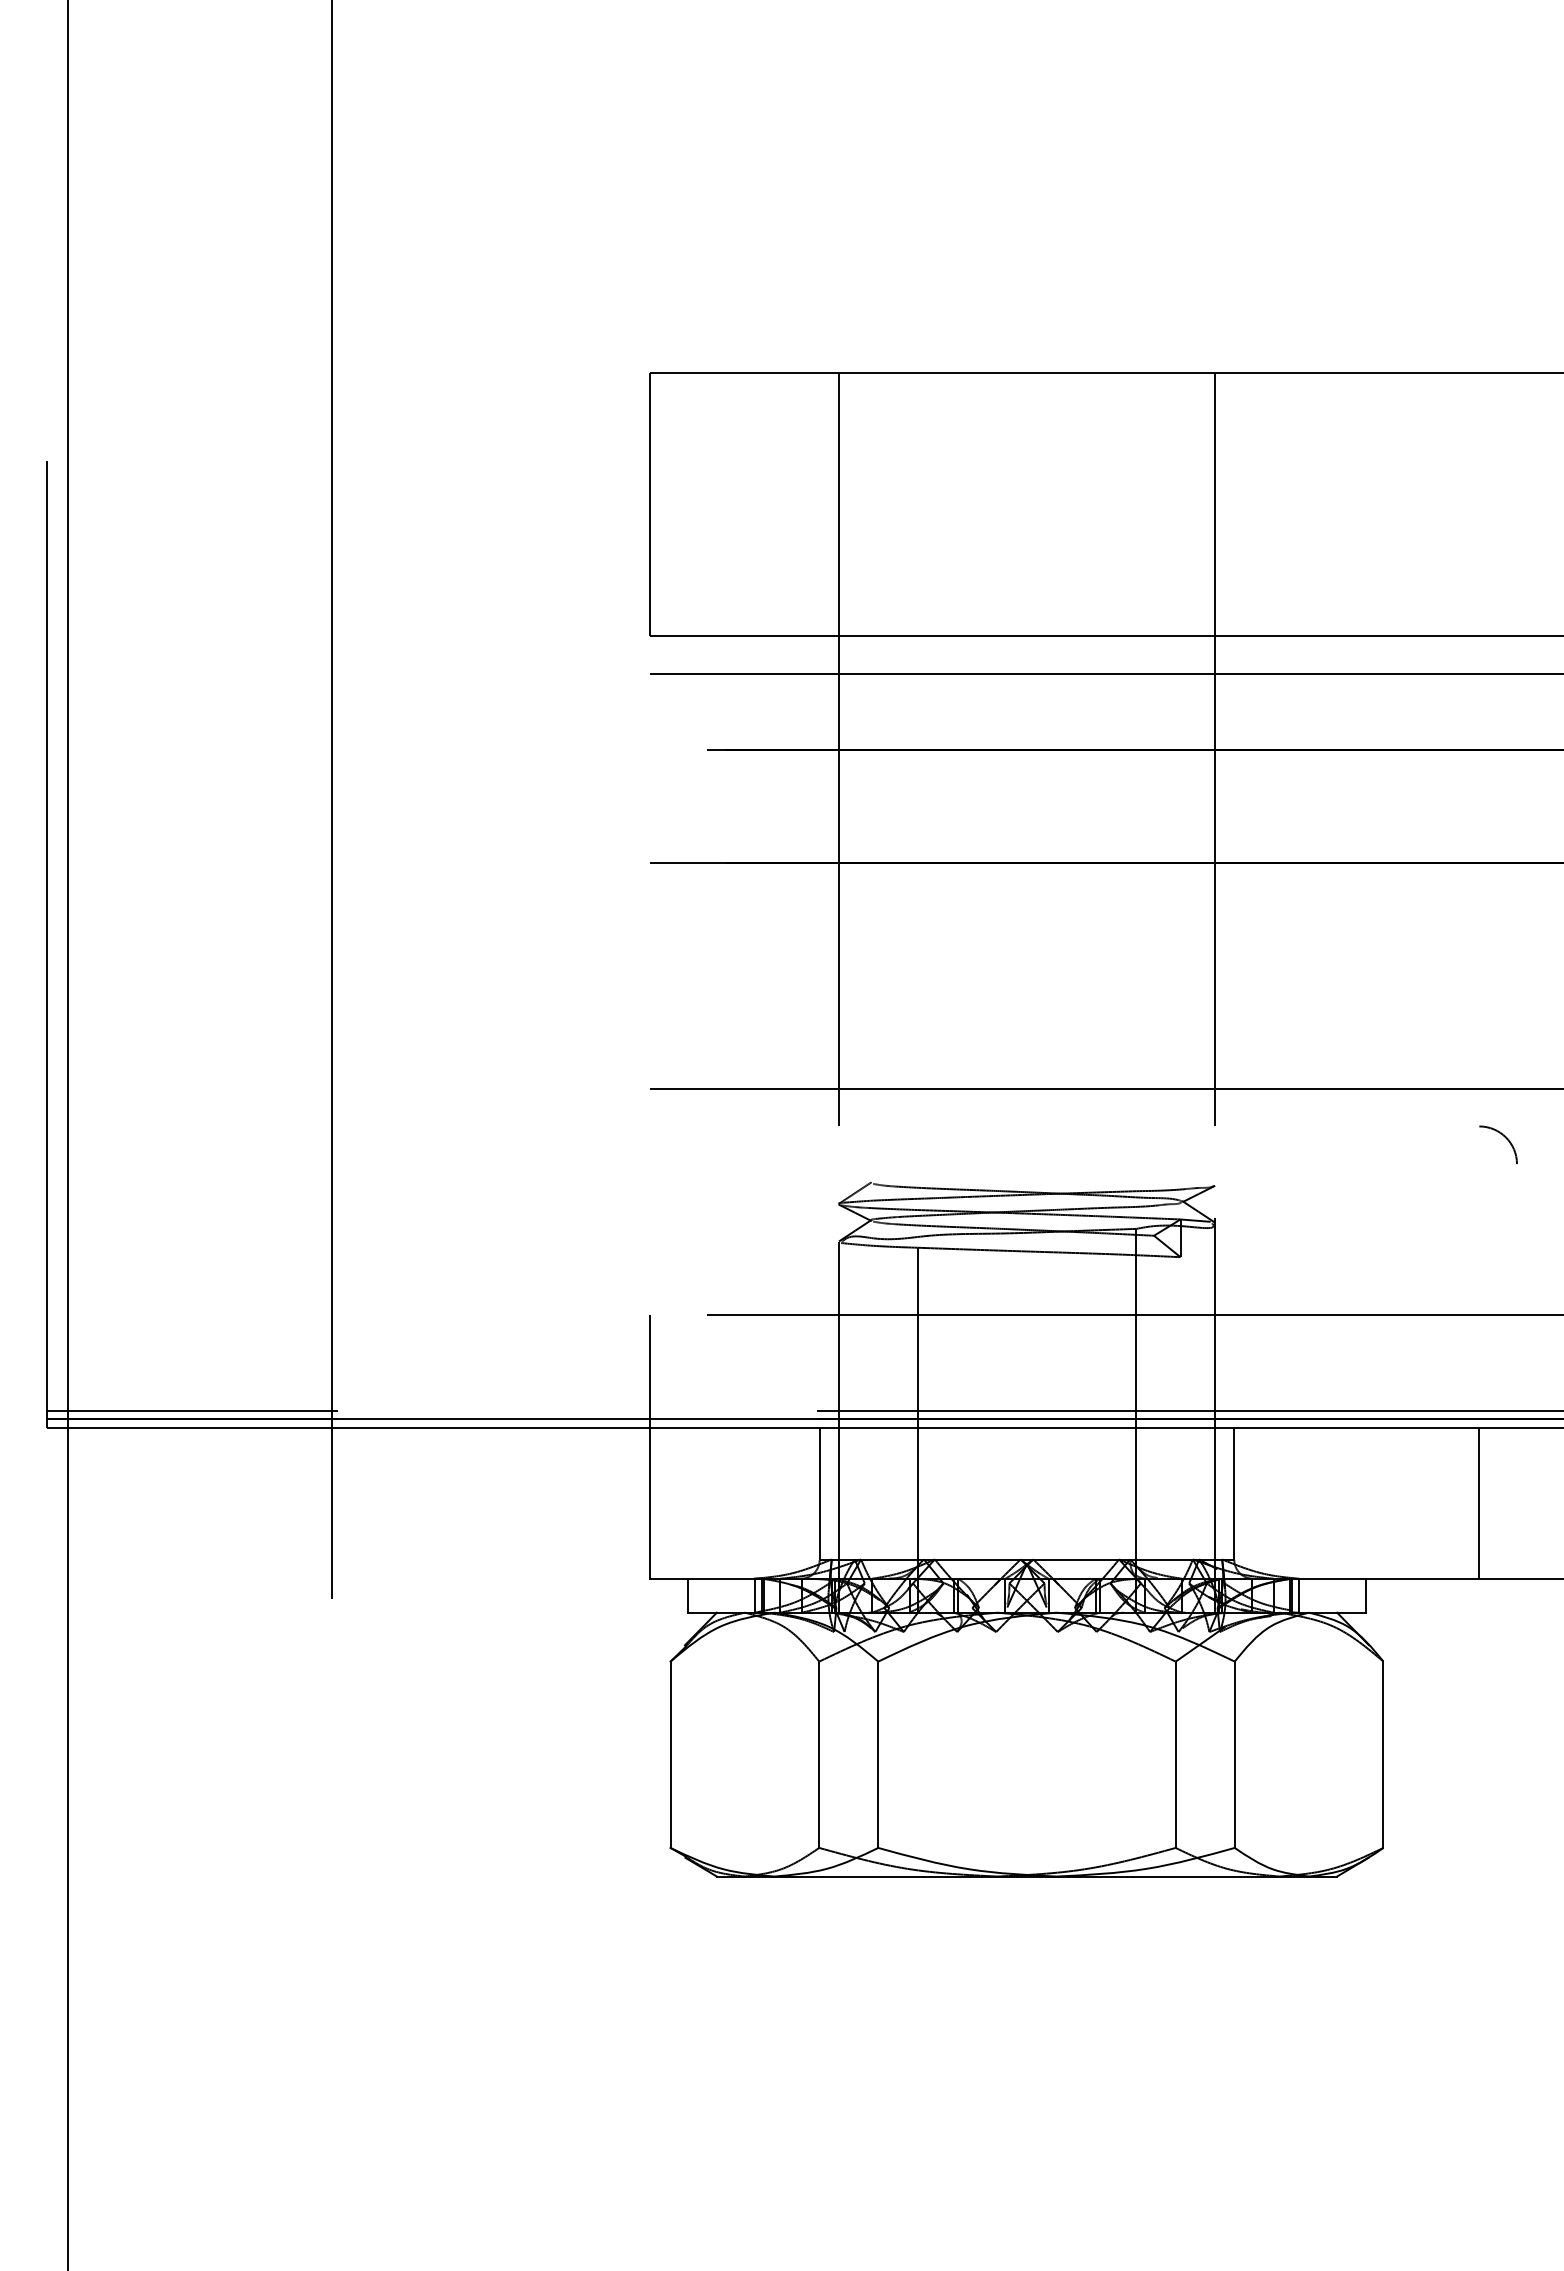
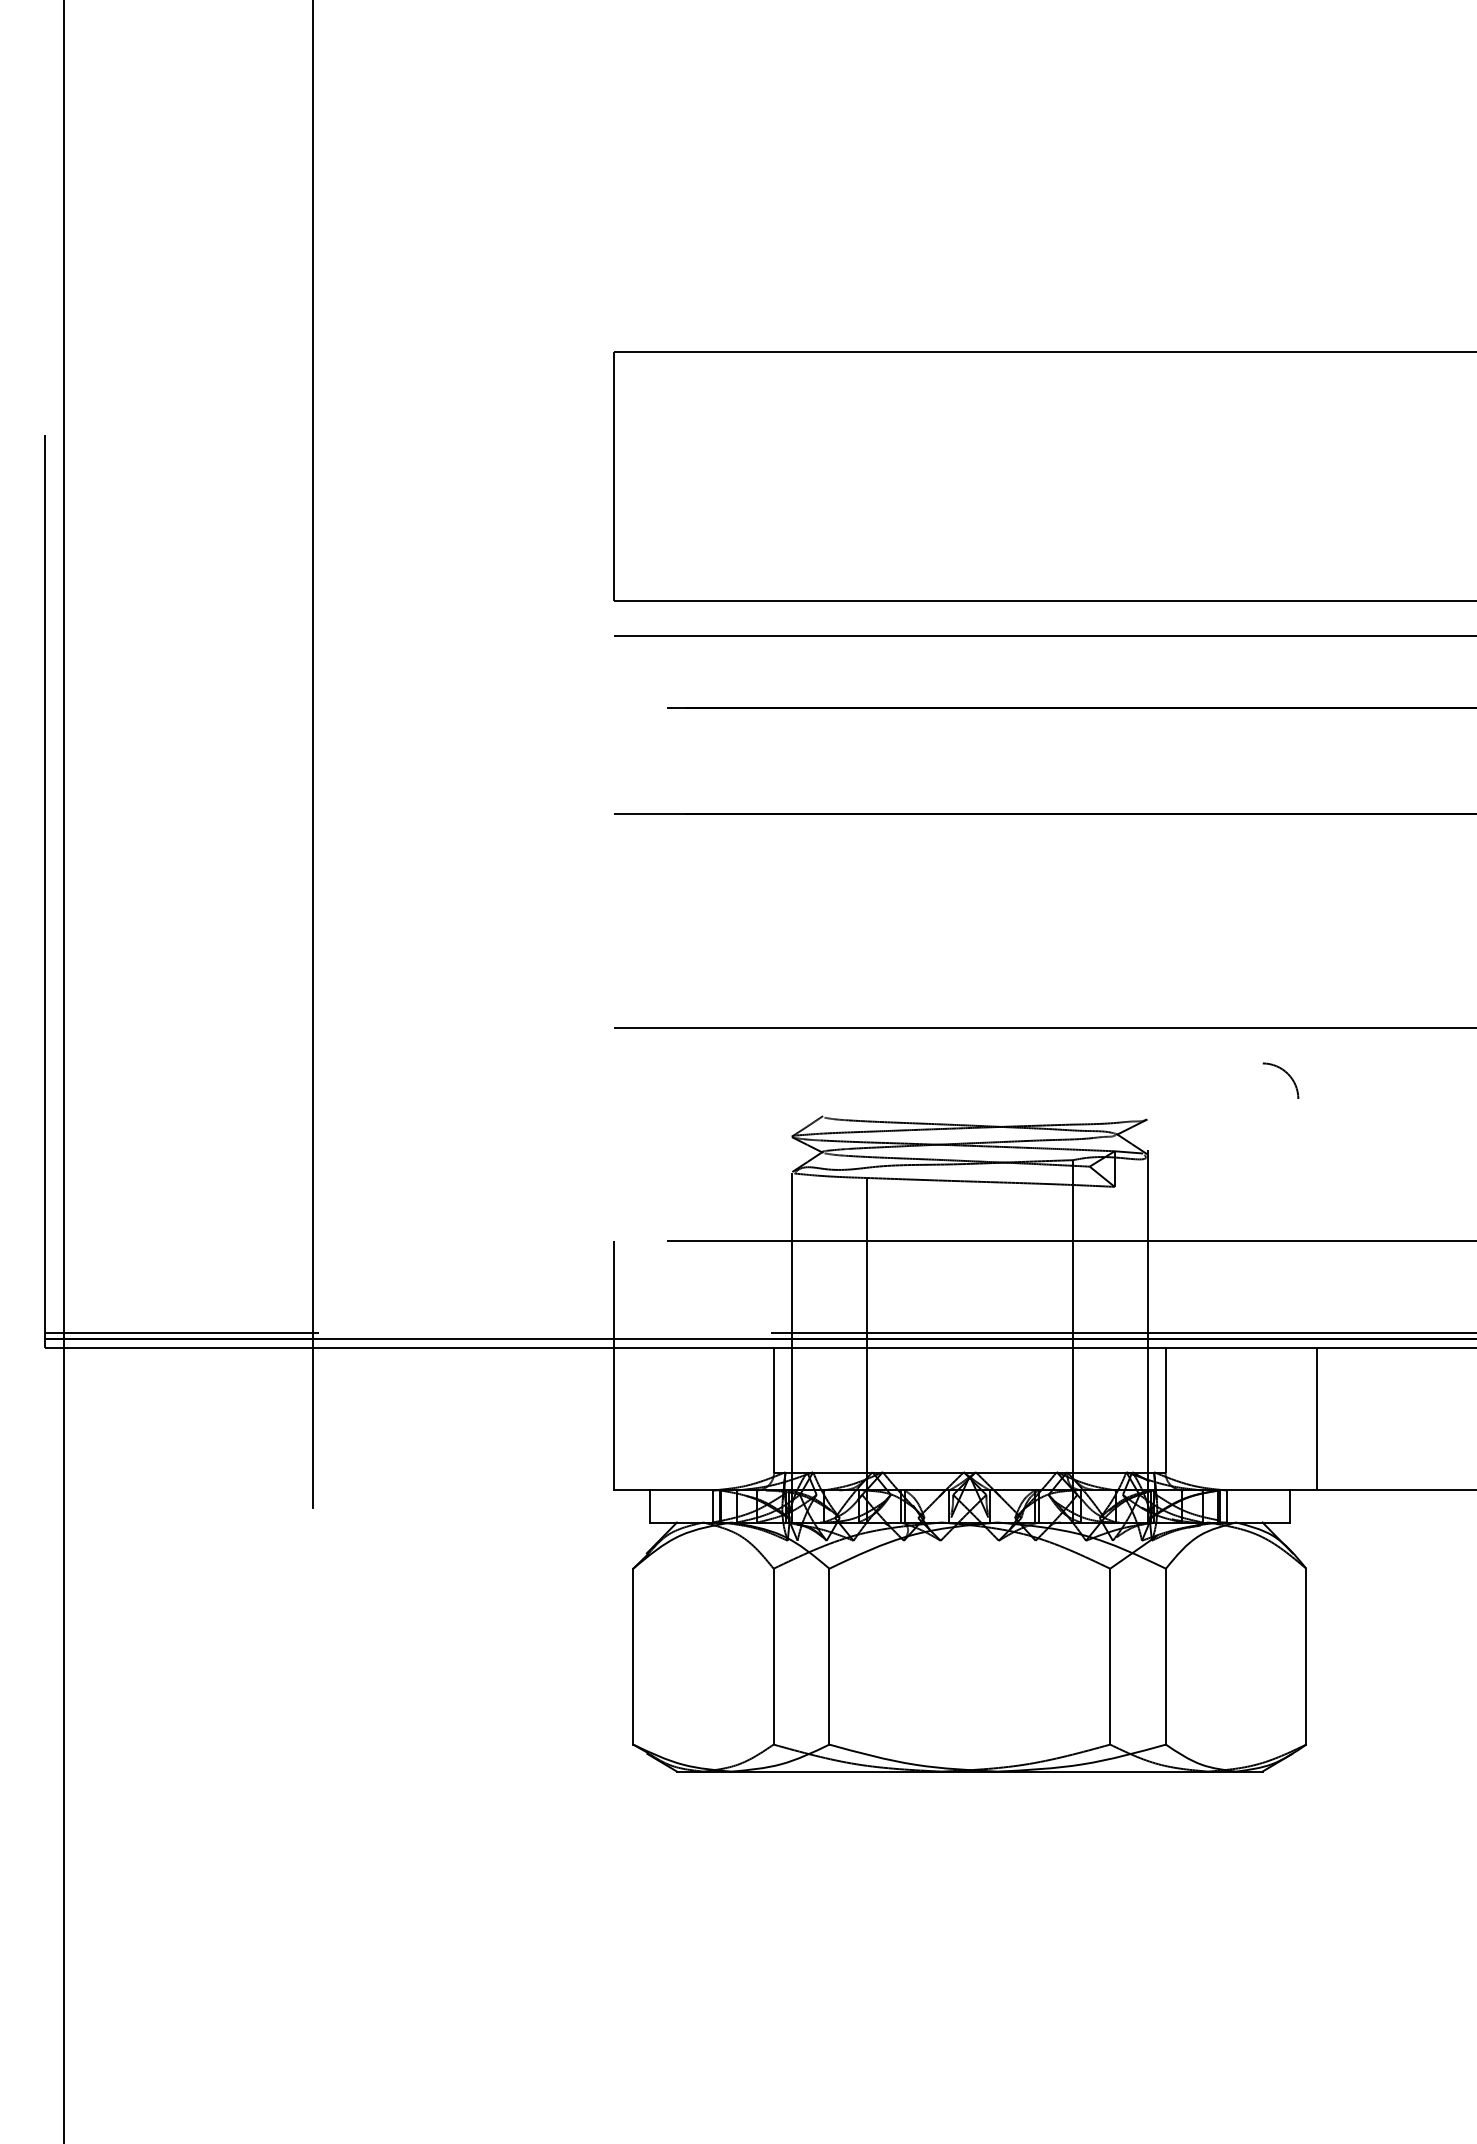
line: (838, 749) -> (791, 707), removed
line: (1215, 749) -> (1147, 707), removed
arc: (1504, 1137) -> (1286, 1073), moved
line: (1479, 1502) -> (1316, 1418), moved

